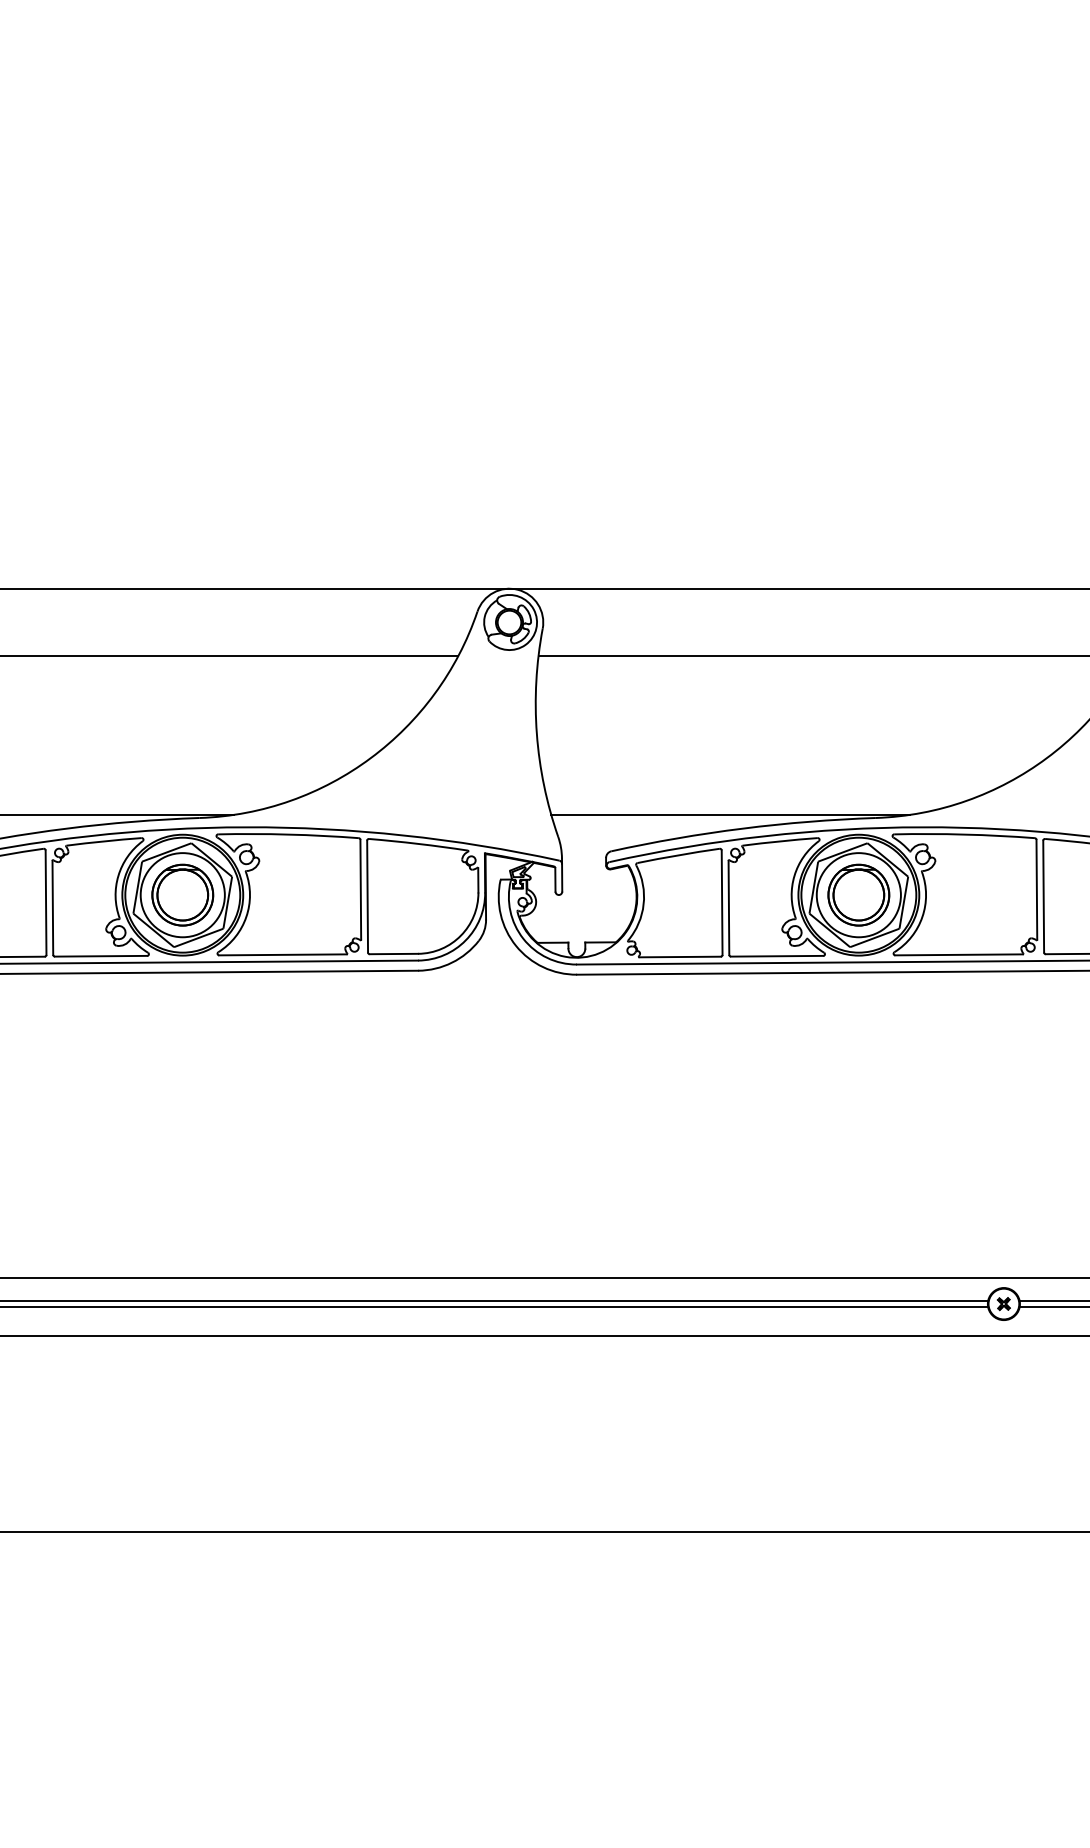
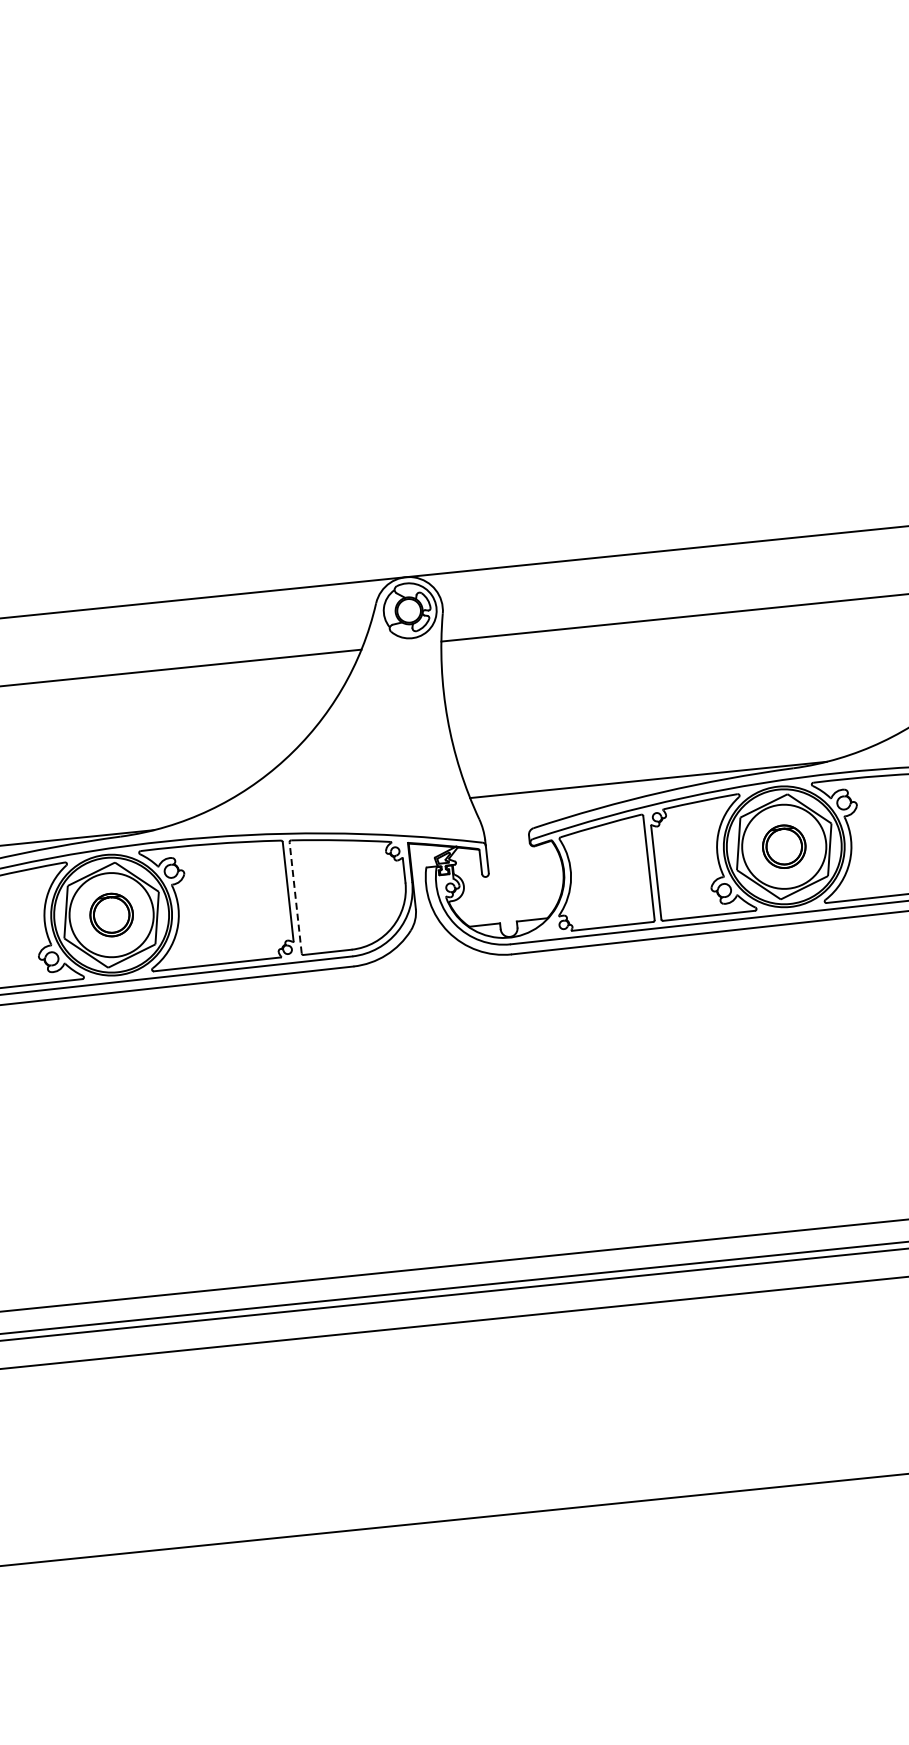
part: (182, 894) -> (111, 914), size x0.7
part: (858, 894) -> (783, 846), size x0.7
line: (367, 896) -> (295, 897), solid -> dashed

